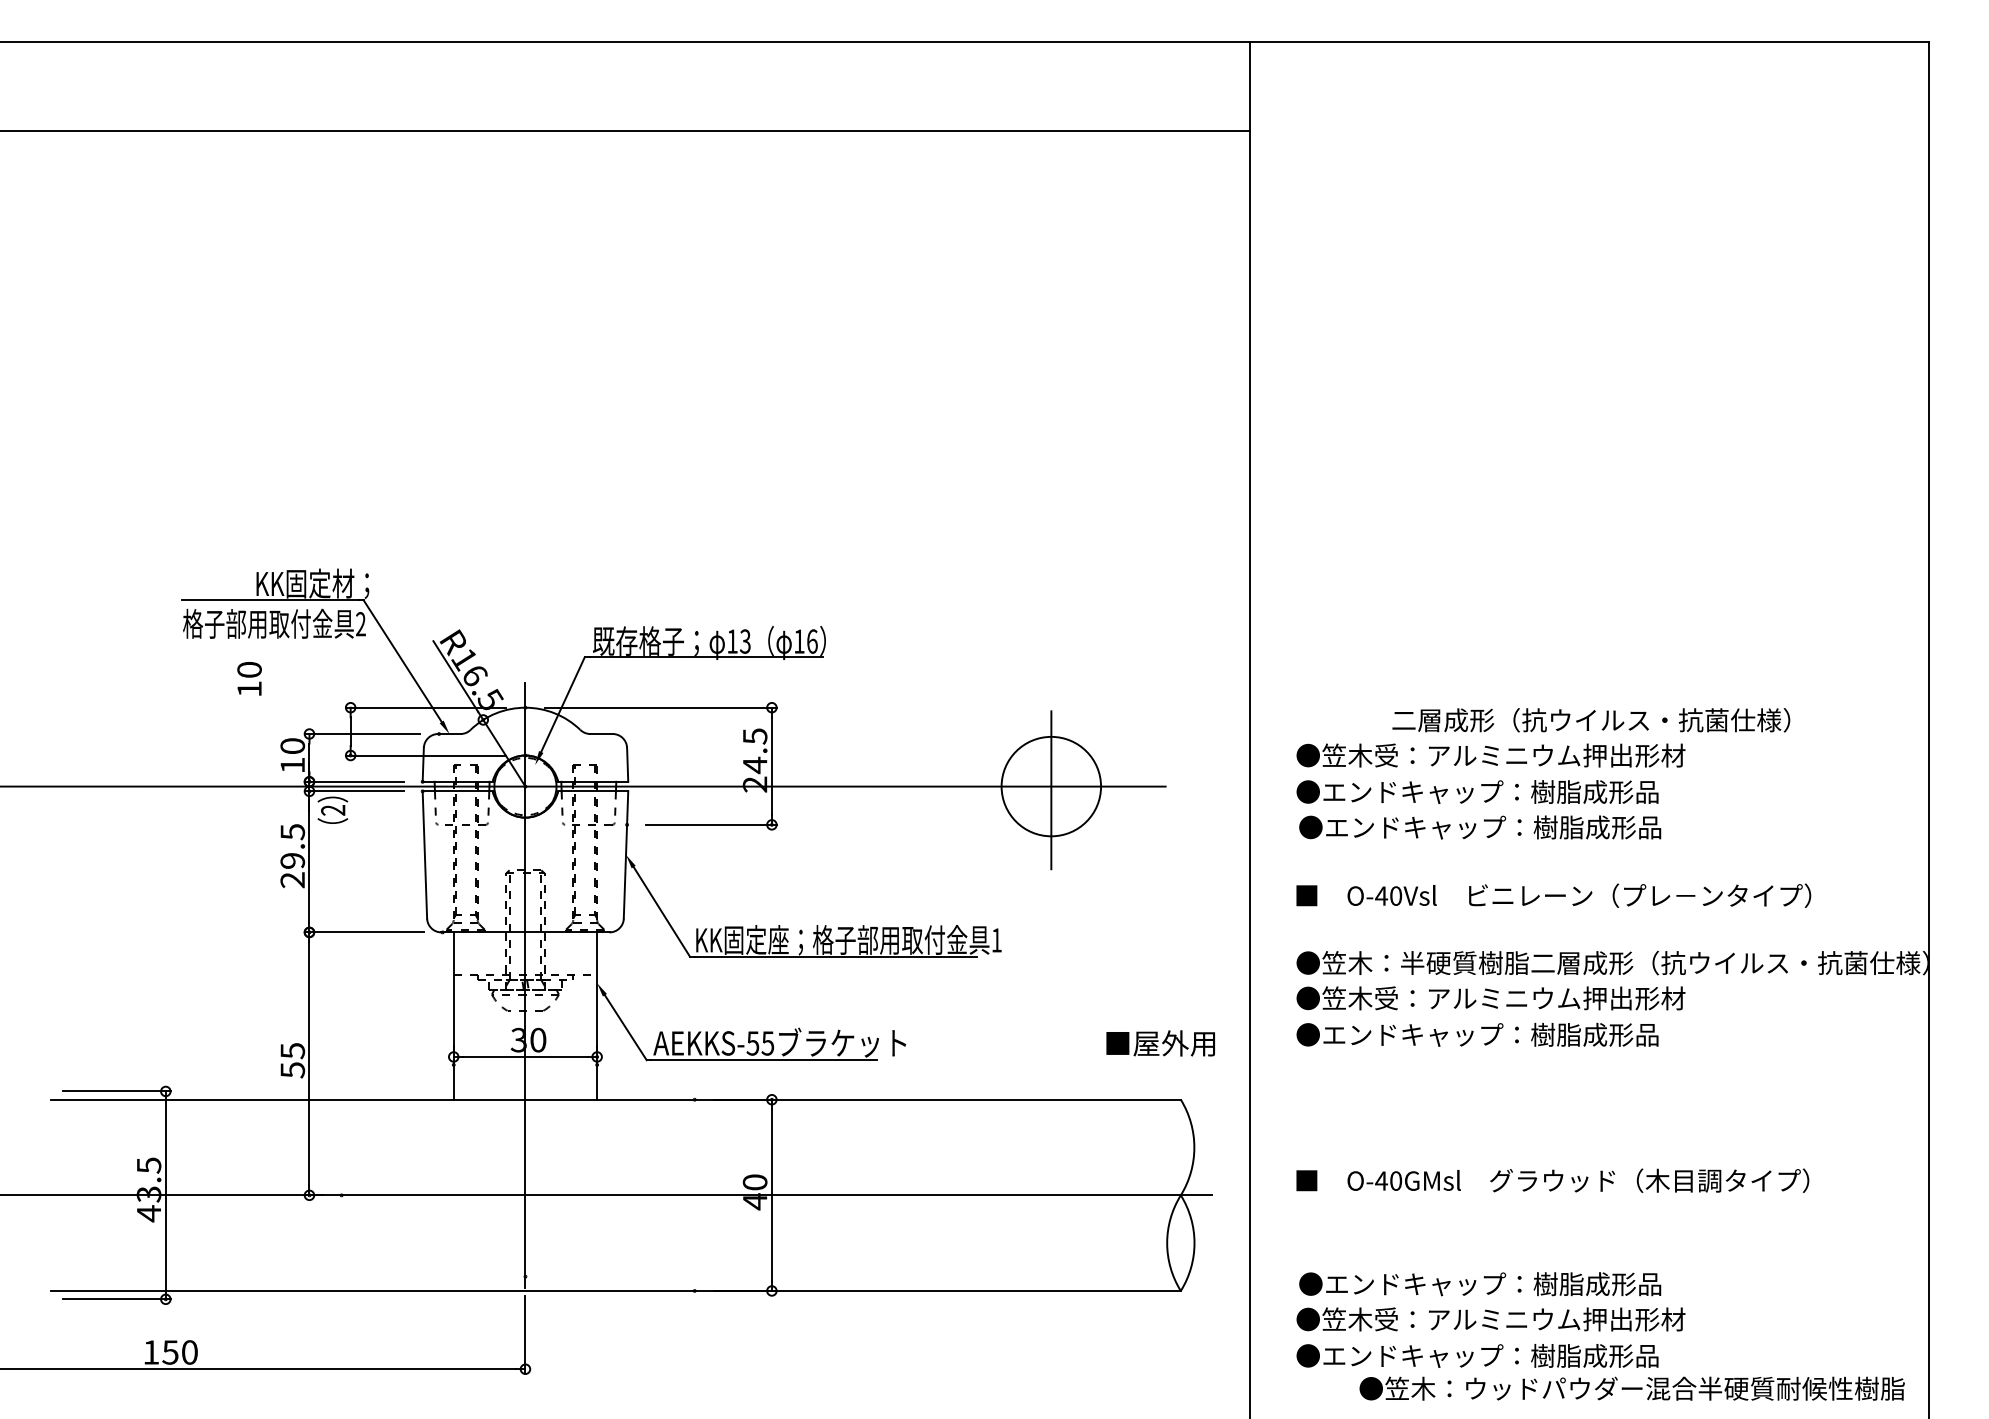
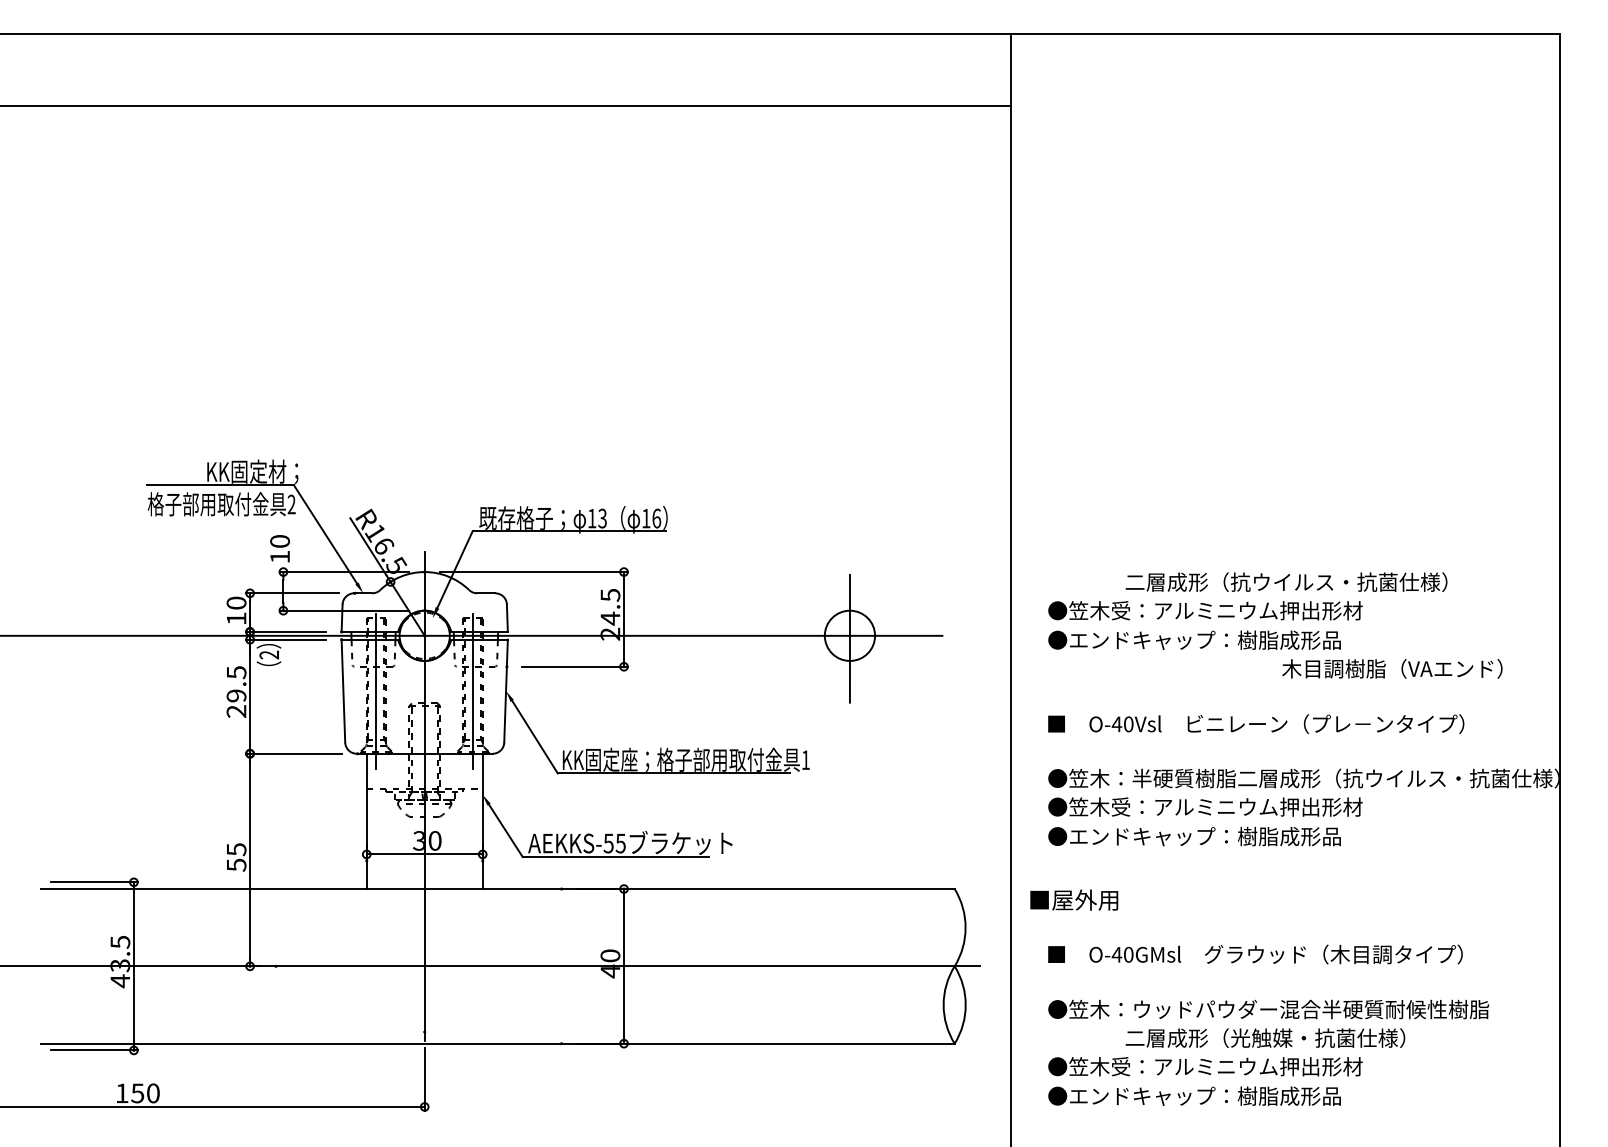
text: (249, 678) -> (280, 548), moved
circle: (1051, 786) -> (850, 635), size x0.62
text: (1578, 827) -> (1276, 668), ●エンドキャップ：樹脂成形品 -> 木目調樹脂（VAエンド）
line: (465, 855) -> (376, 691), added
line: (585, 855) -> (473, 691), added
text: (1160, 1043) -> (1074, 900), moved
text: (1518, 1284) -> (1227, 1038), ●エンドキャップ：樹脂成形品 -> 二層成形（光触媒・抗菌仕様）
text: (1631, 1388) -> (1268, 1009), moved

